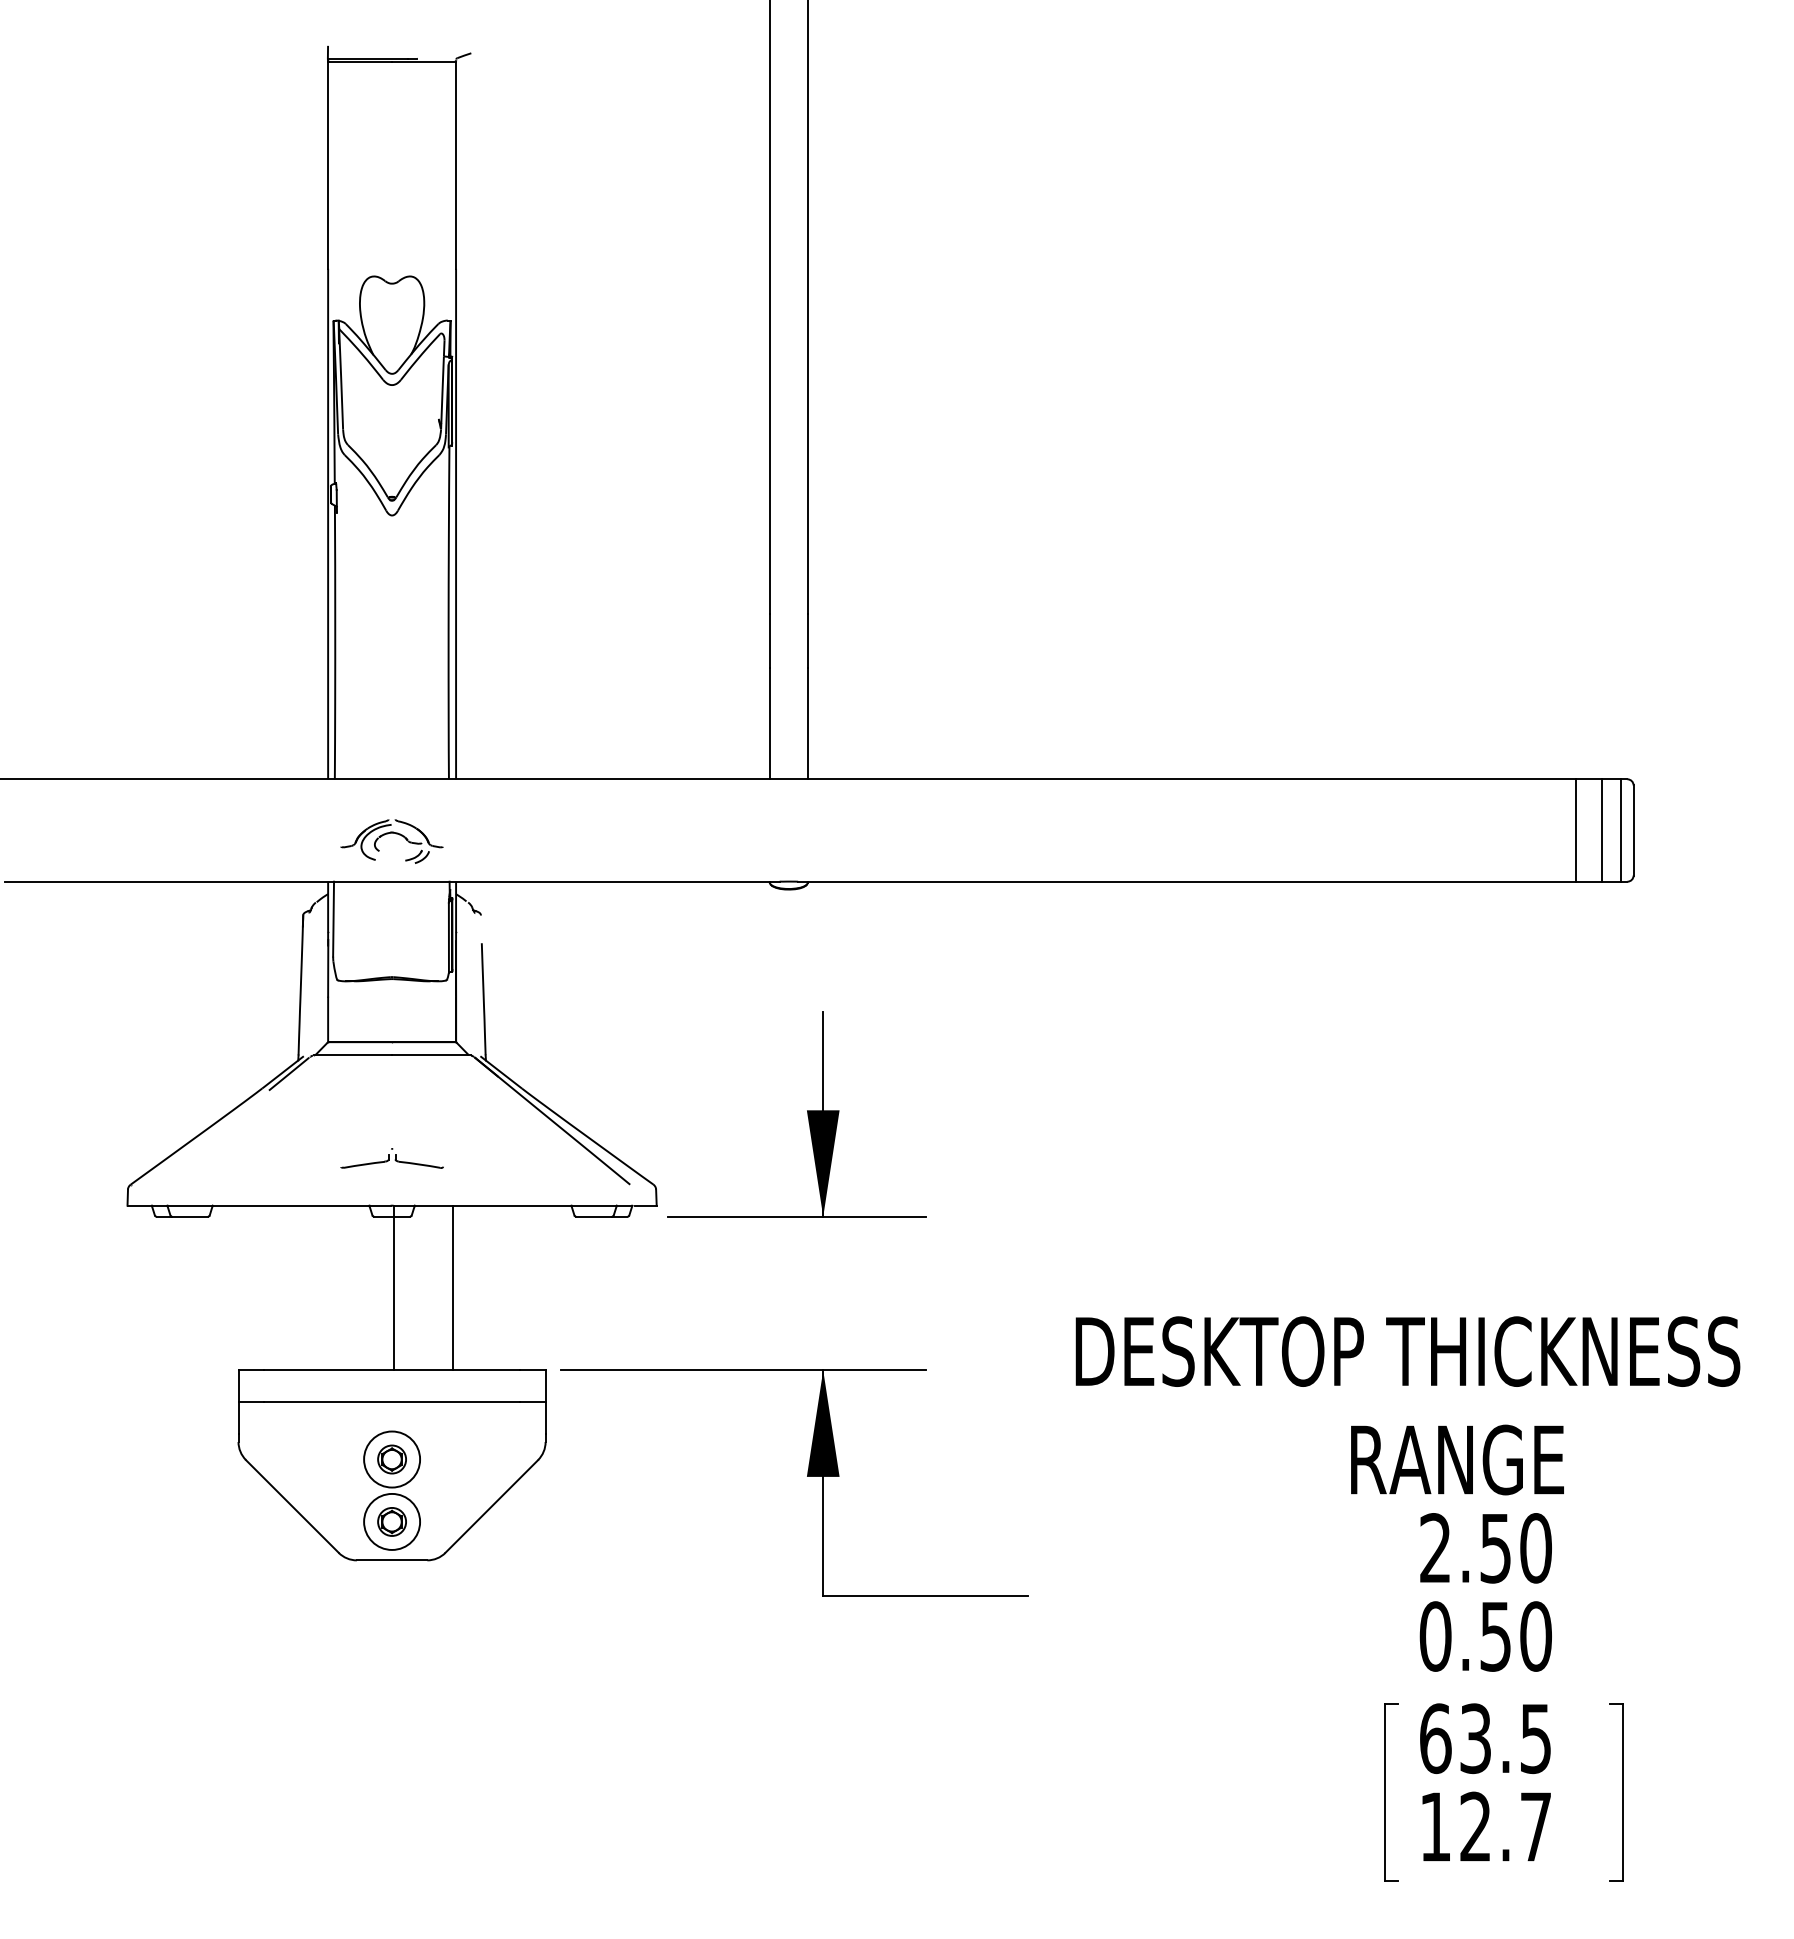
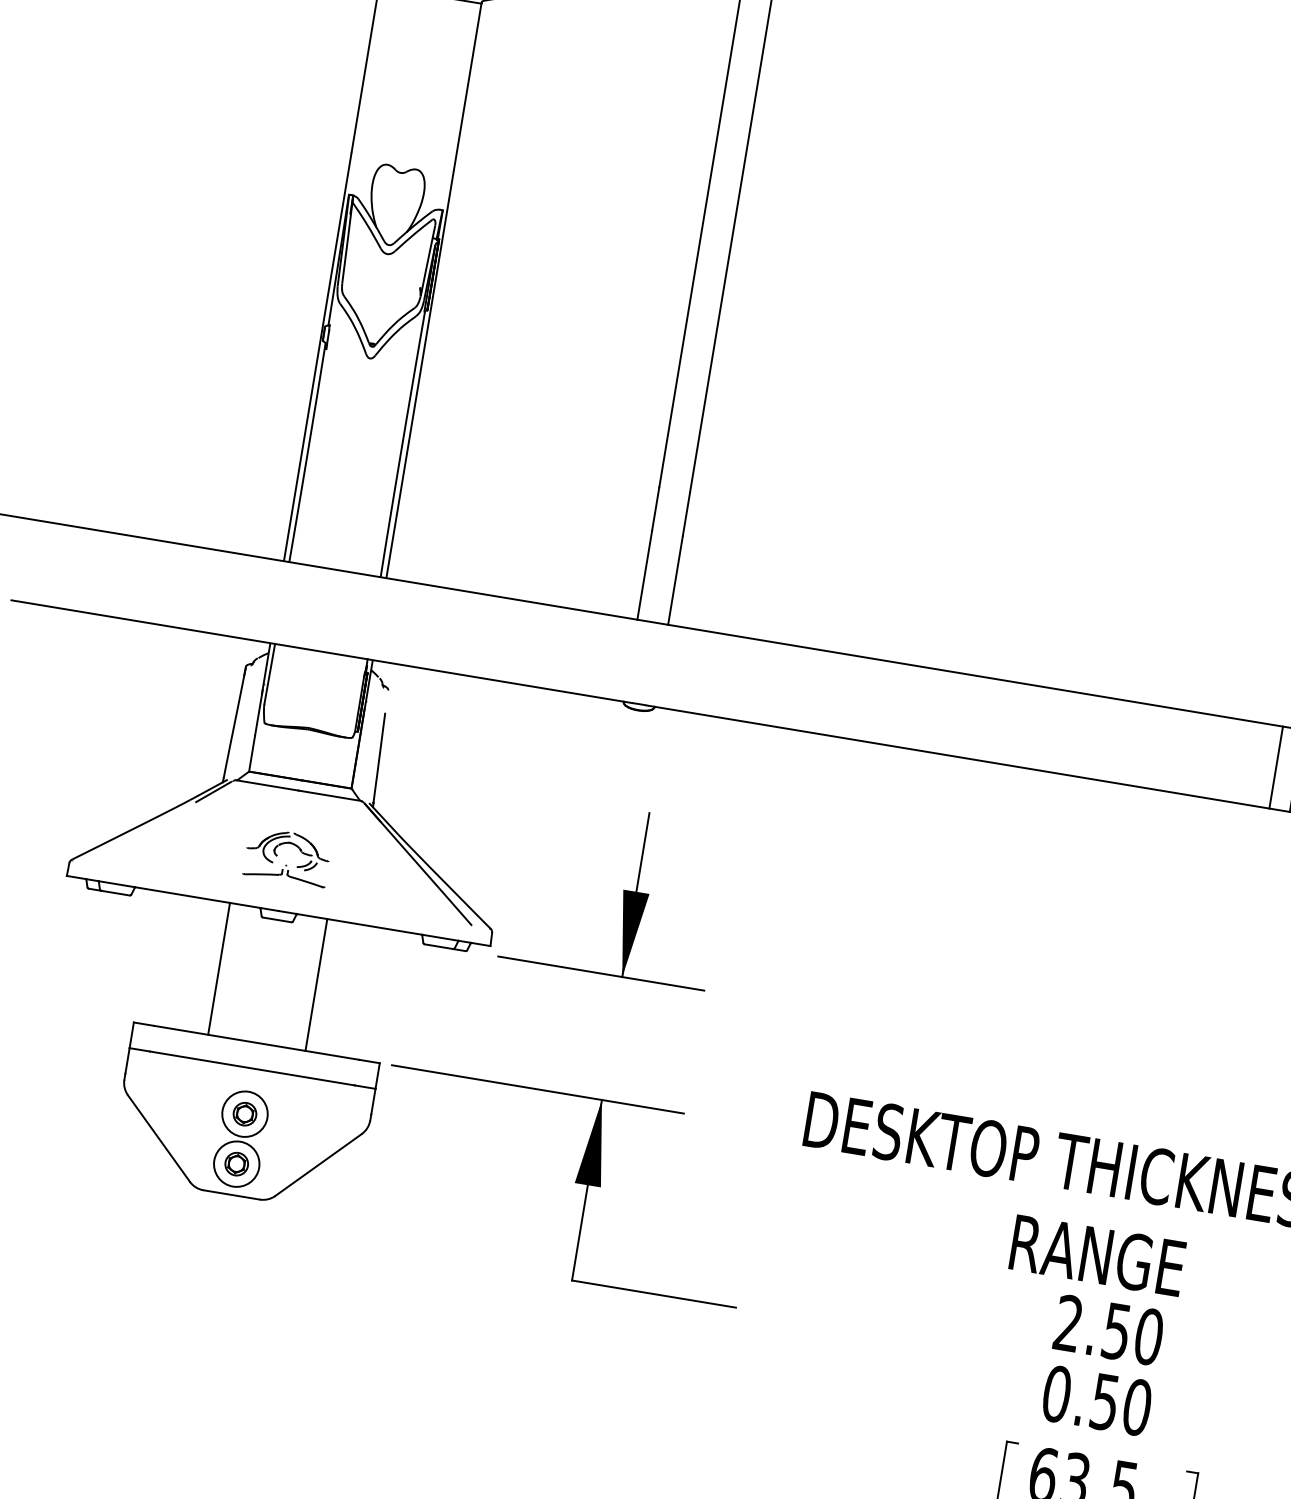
part: (388, 834) -> (286, 843), moved
line: (394, 1287) -> (219, 968), moved

